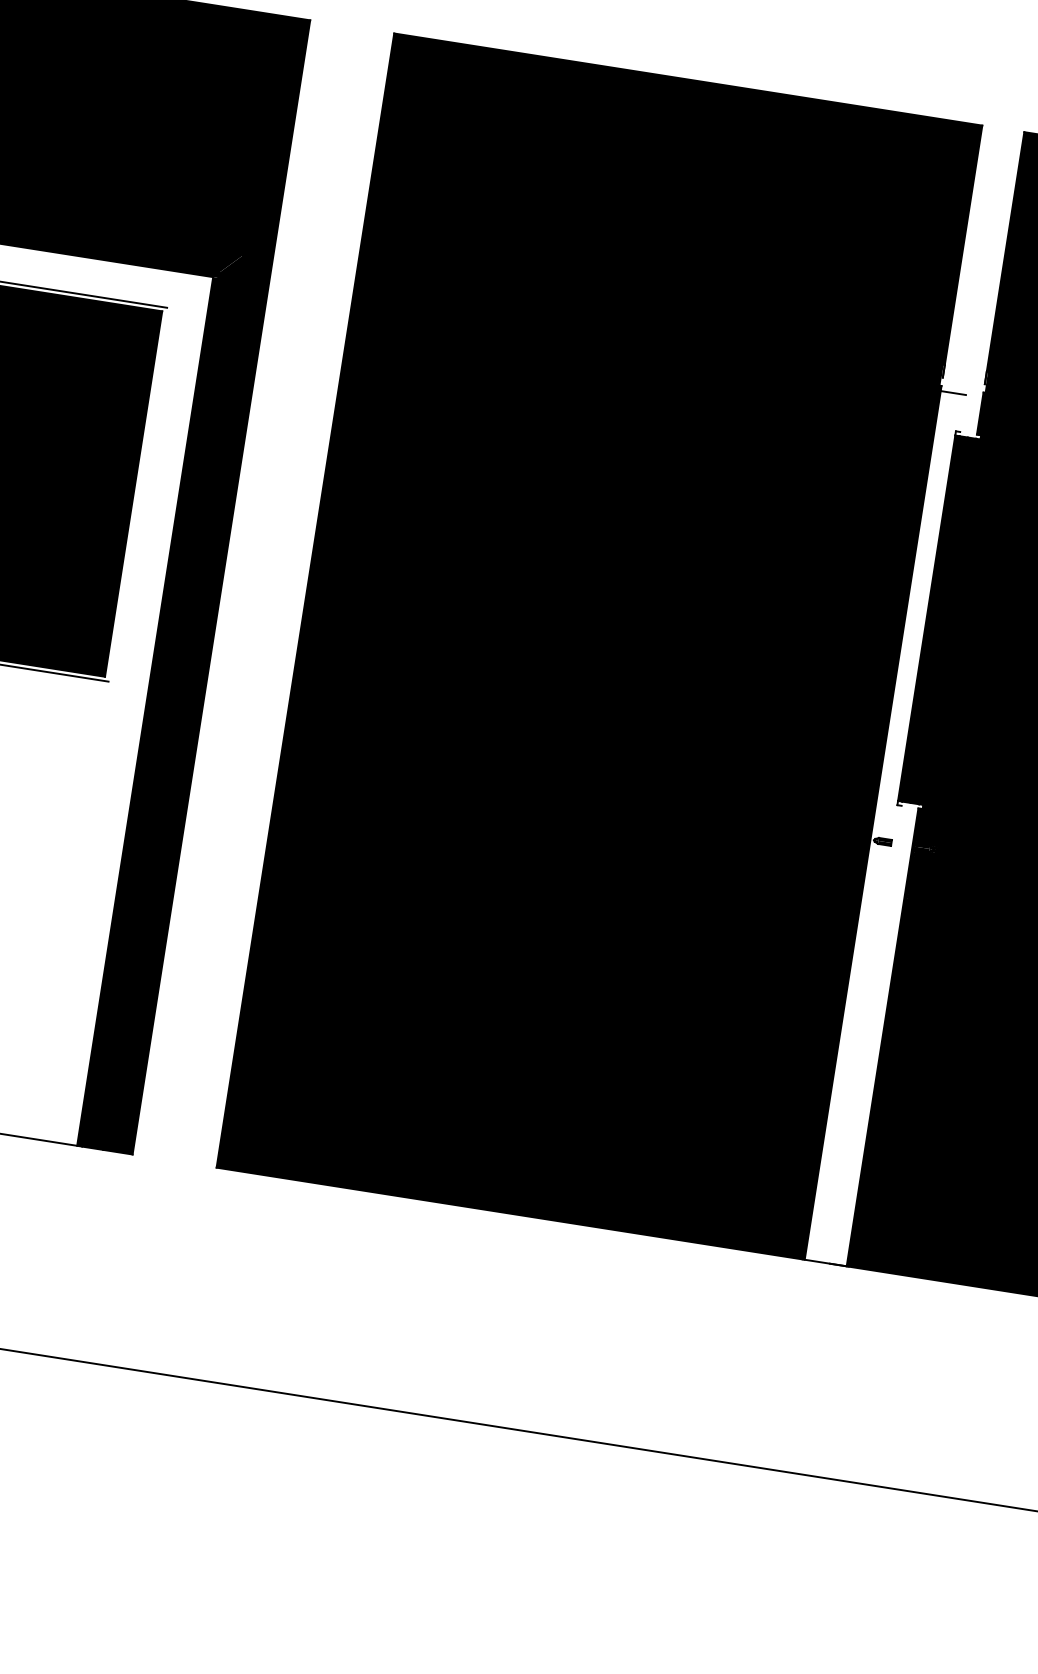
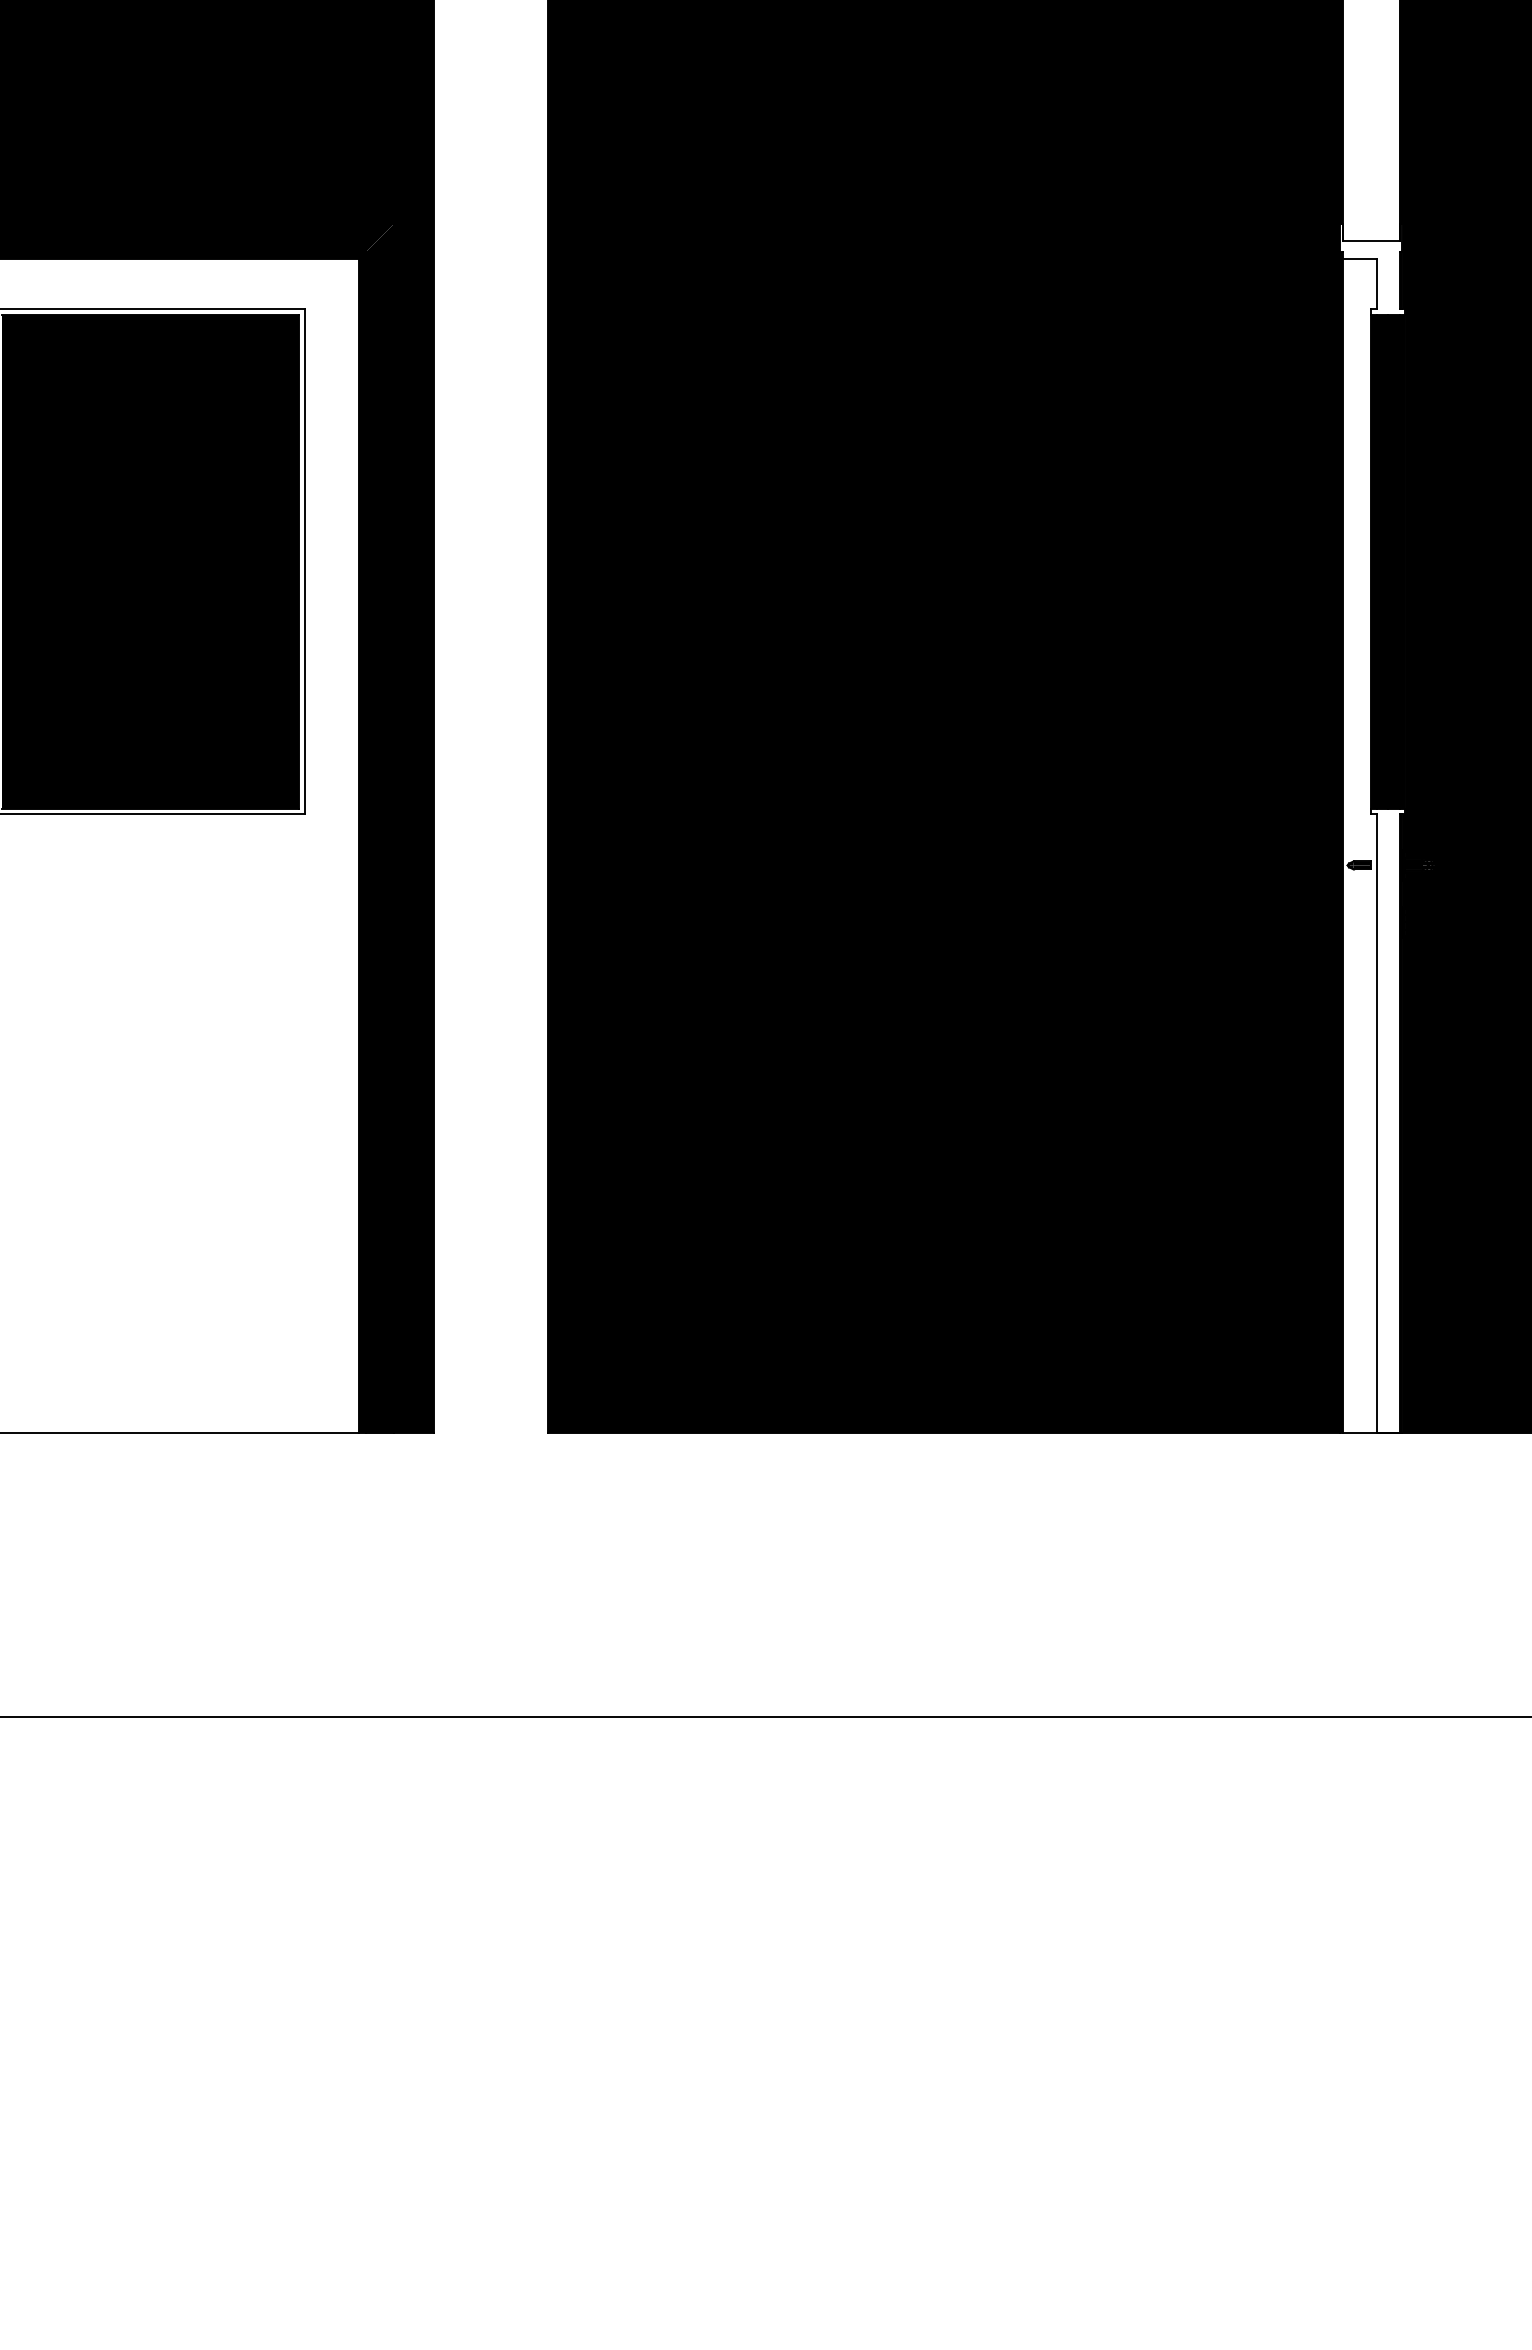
line: (963, 380) -> (1370, 240), added
line: (962, 413) -> (1376, 283), added
line: (137, 494) -> (304, 561), added
line: (865, 1034) -> (1376, 1123), added

